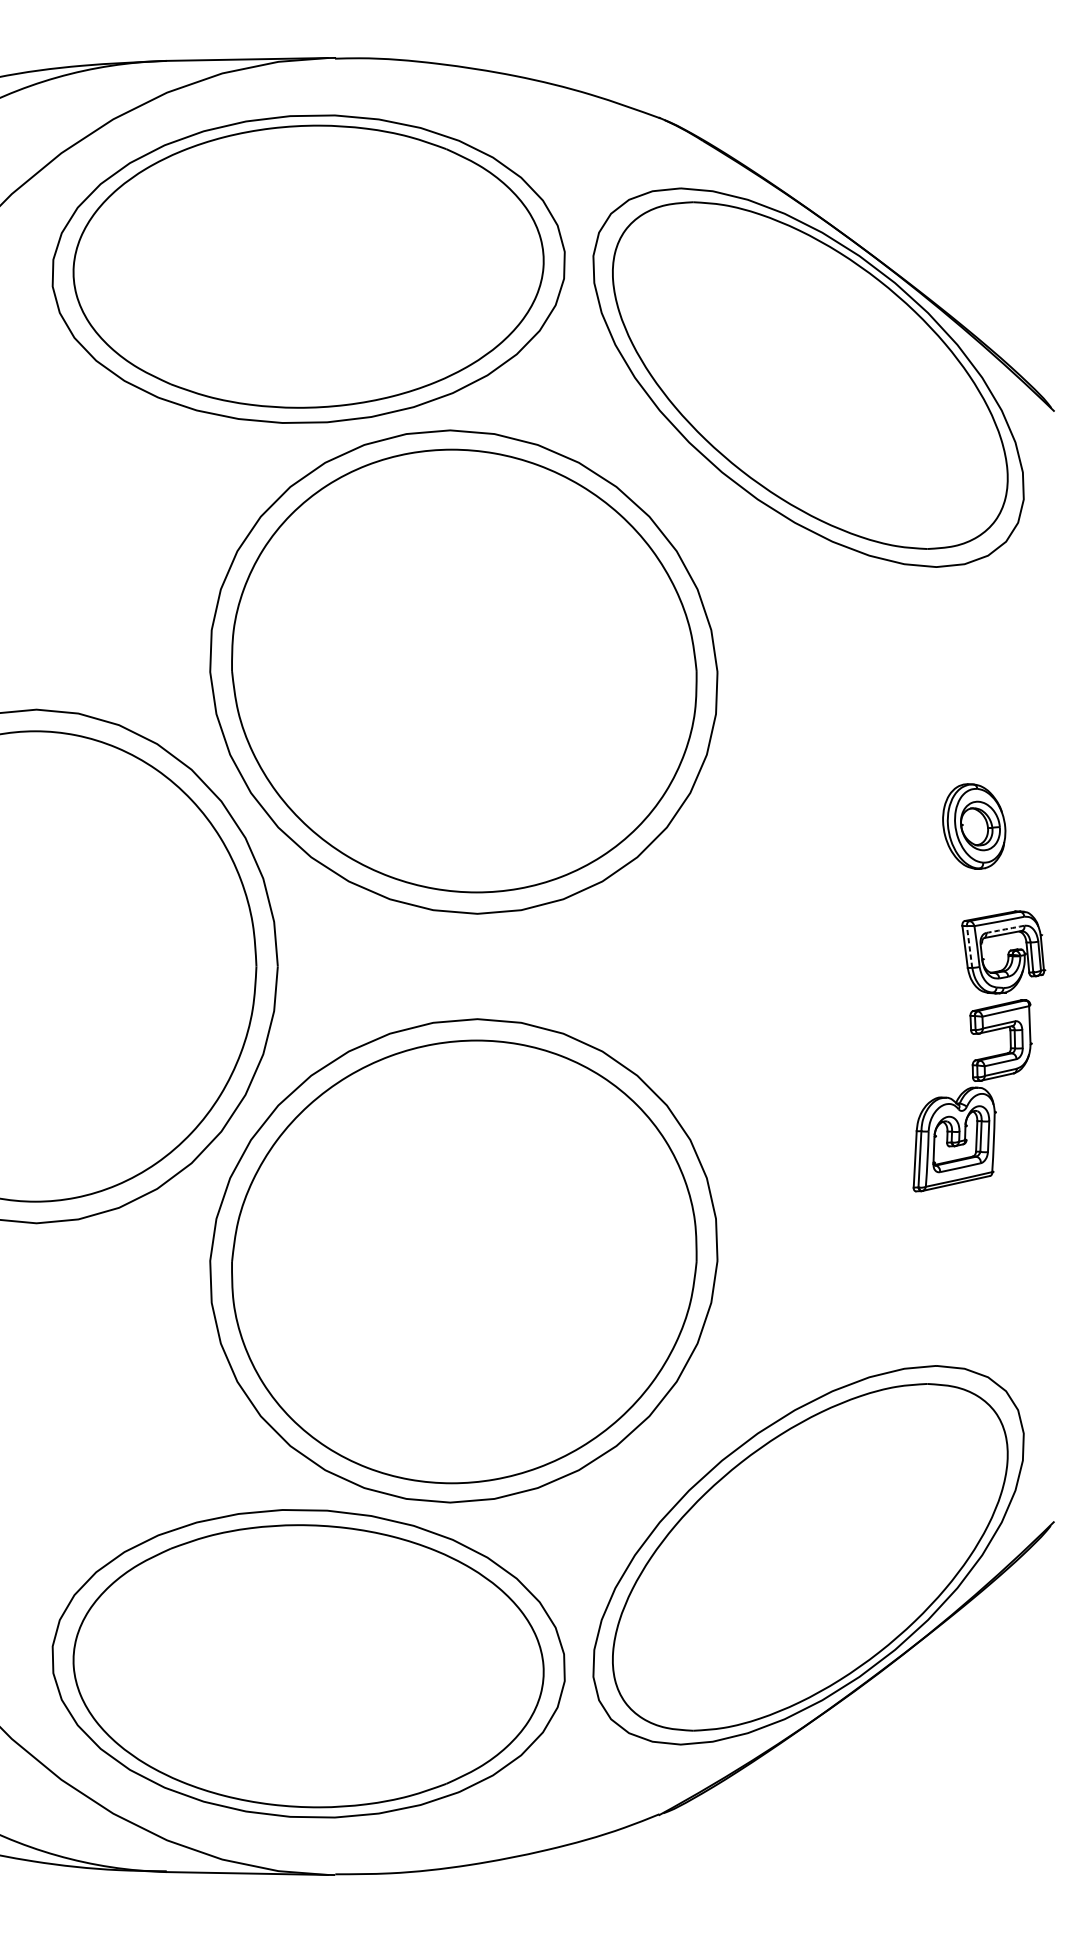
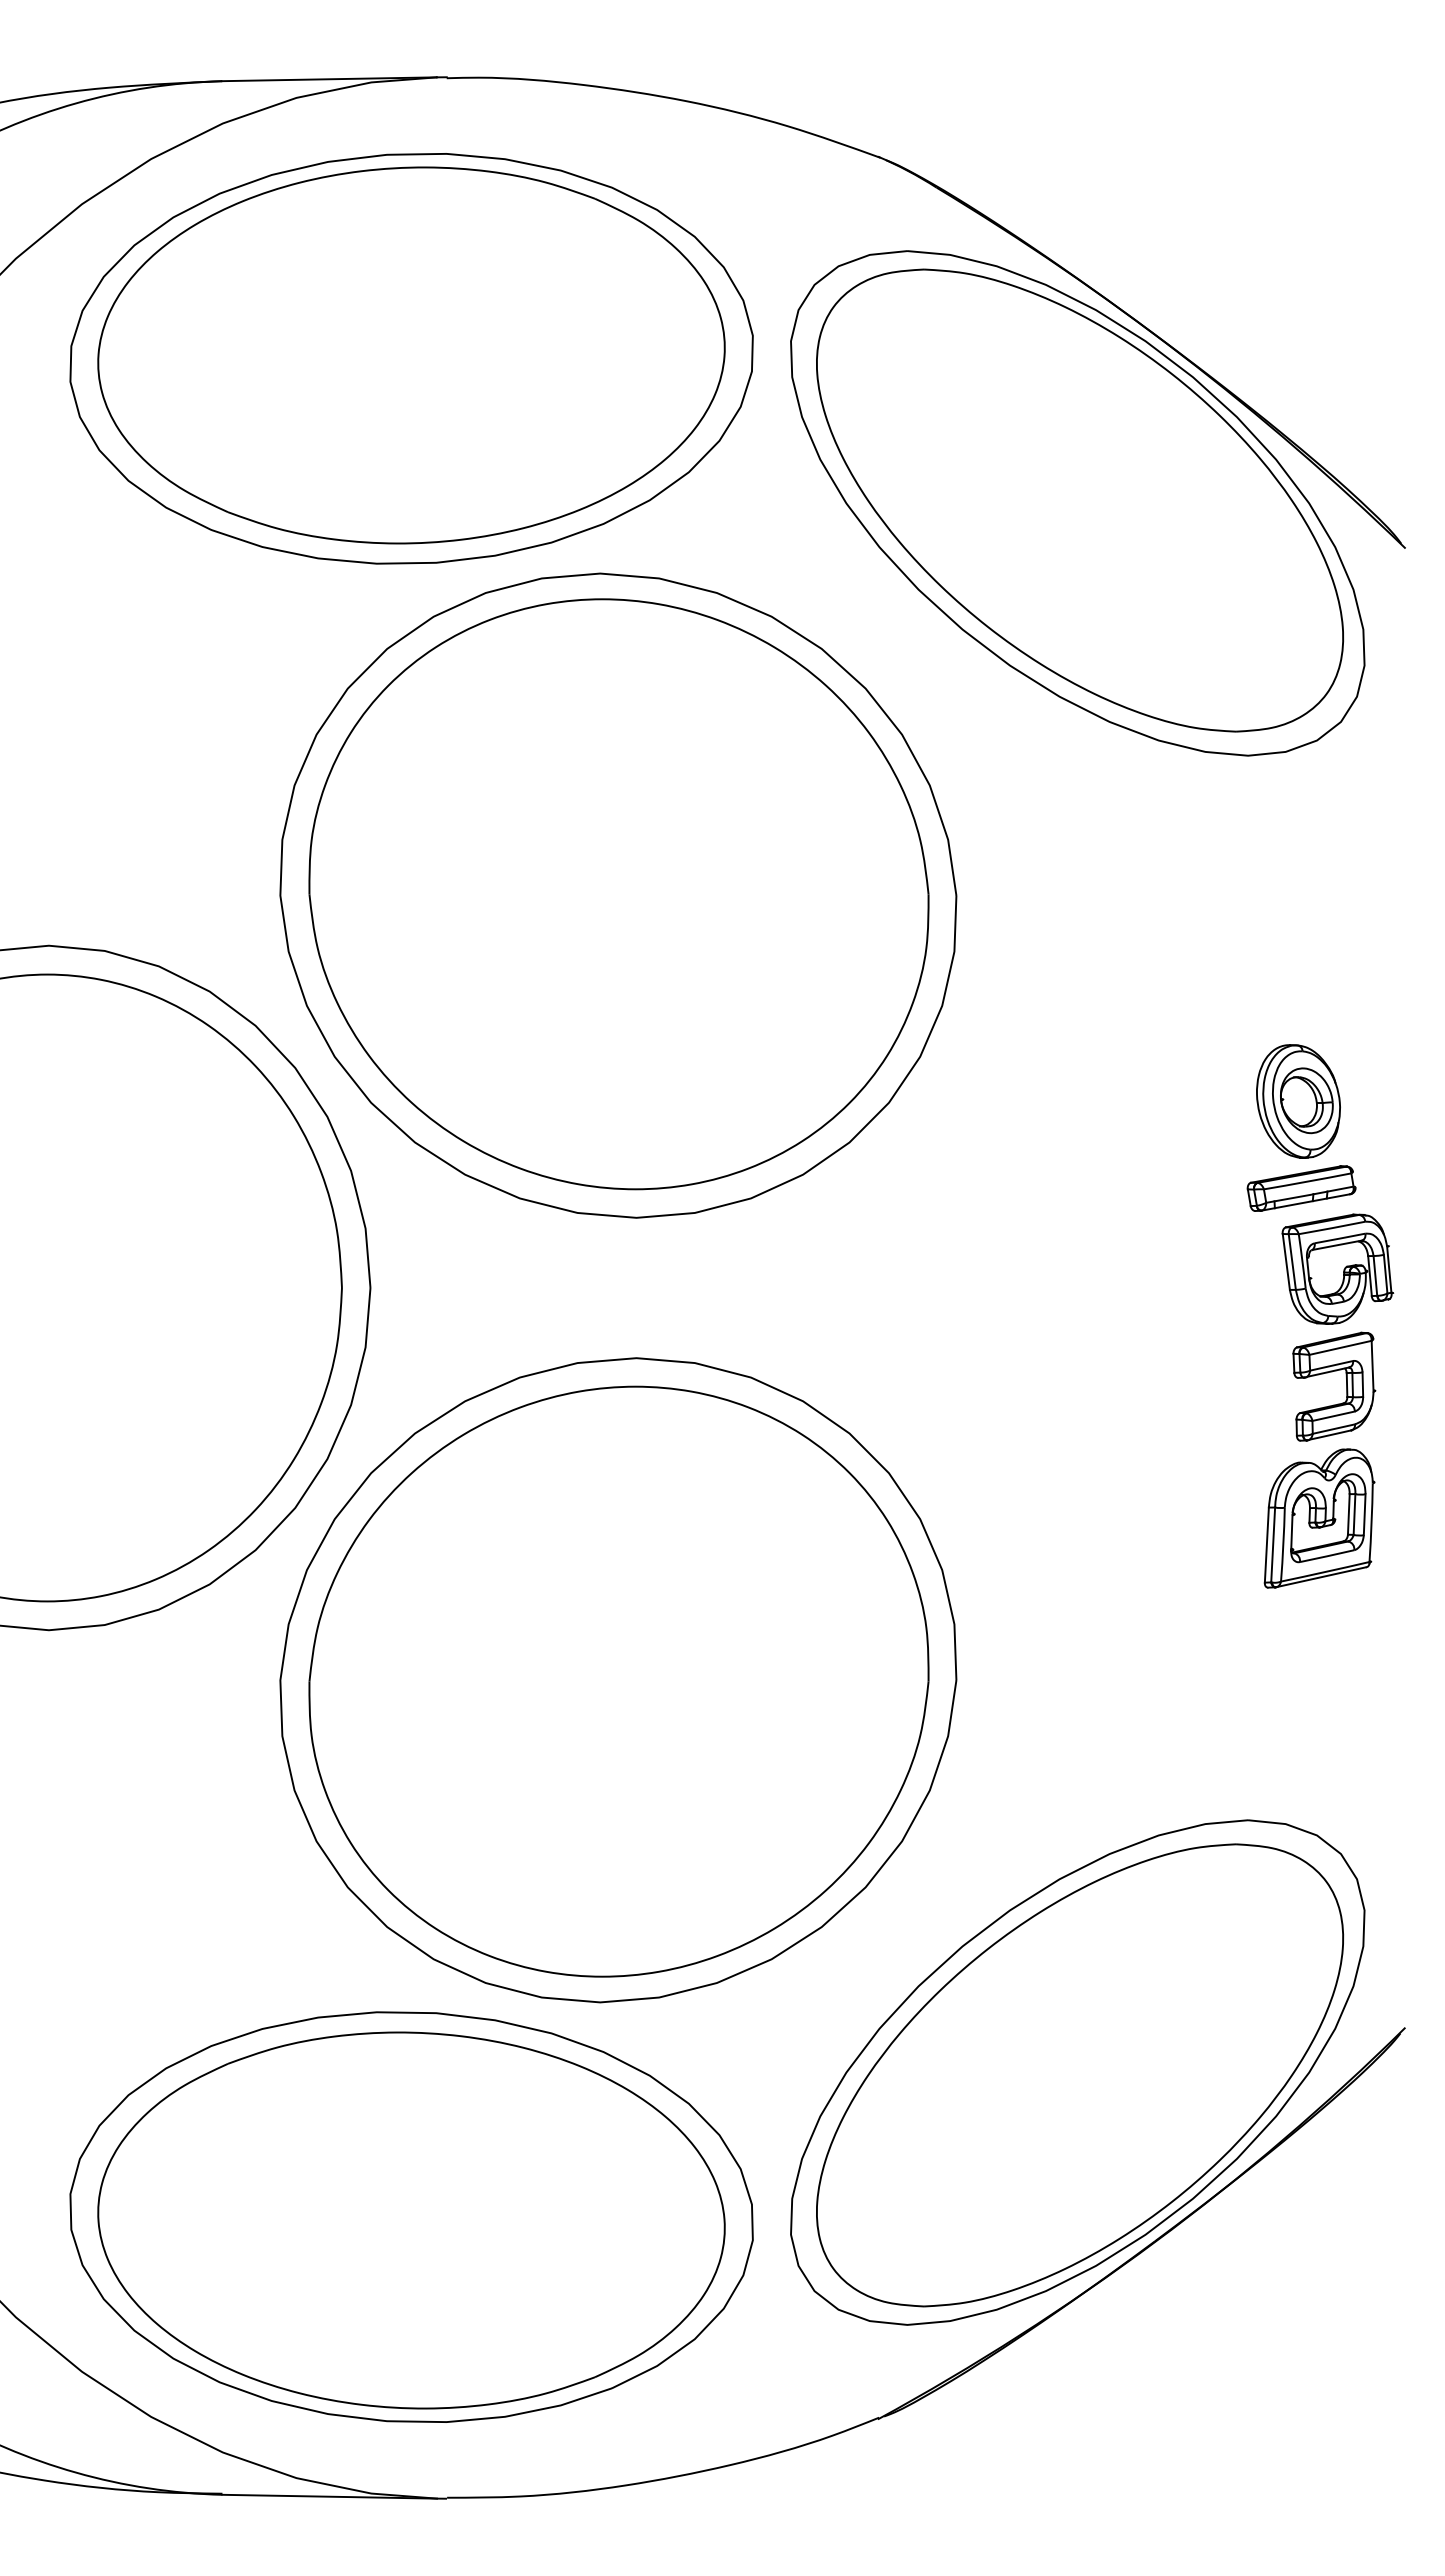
part: (976, 891) -> (1301, 1188), added
arc: (1005, 929) -> (1340, 1238), dashed -> solid
line: (969, 946) -> (1292, 1261), dashed -> solid
part: (954, 1139) -> (1319, 1518), moved

